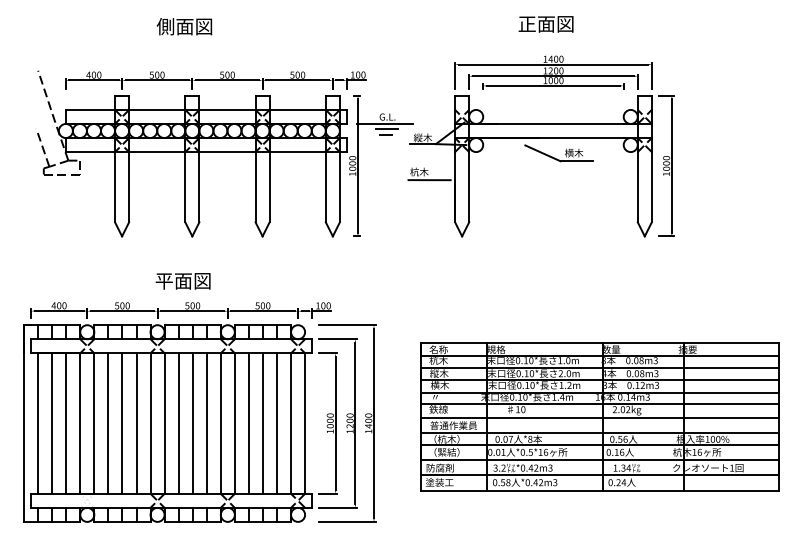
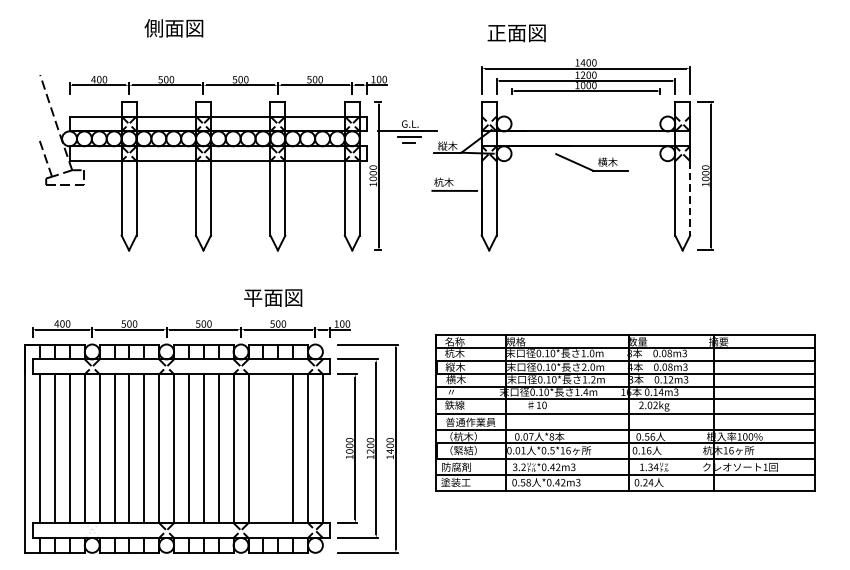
text: (545, 24) -> (516, 33), moved
text: (184, 26) -> (173, 28), moved
line: (651, 187) -> (689, 198), solid -> dashed
text: (182, 281) -> (272, 298), moved
part: (599, 416) -> (625, 412), moved
line: (248, 423) -> (262, 448), removed
line: (262, 423) -> (277, 448), removed

